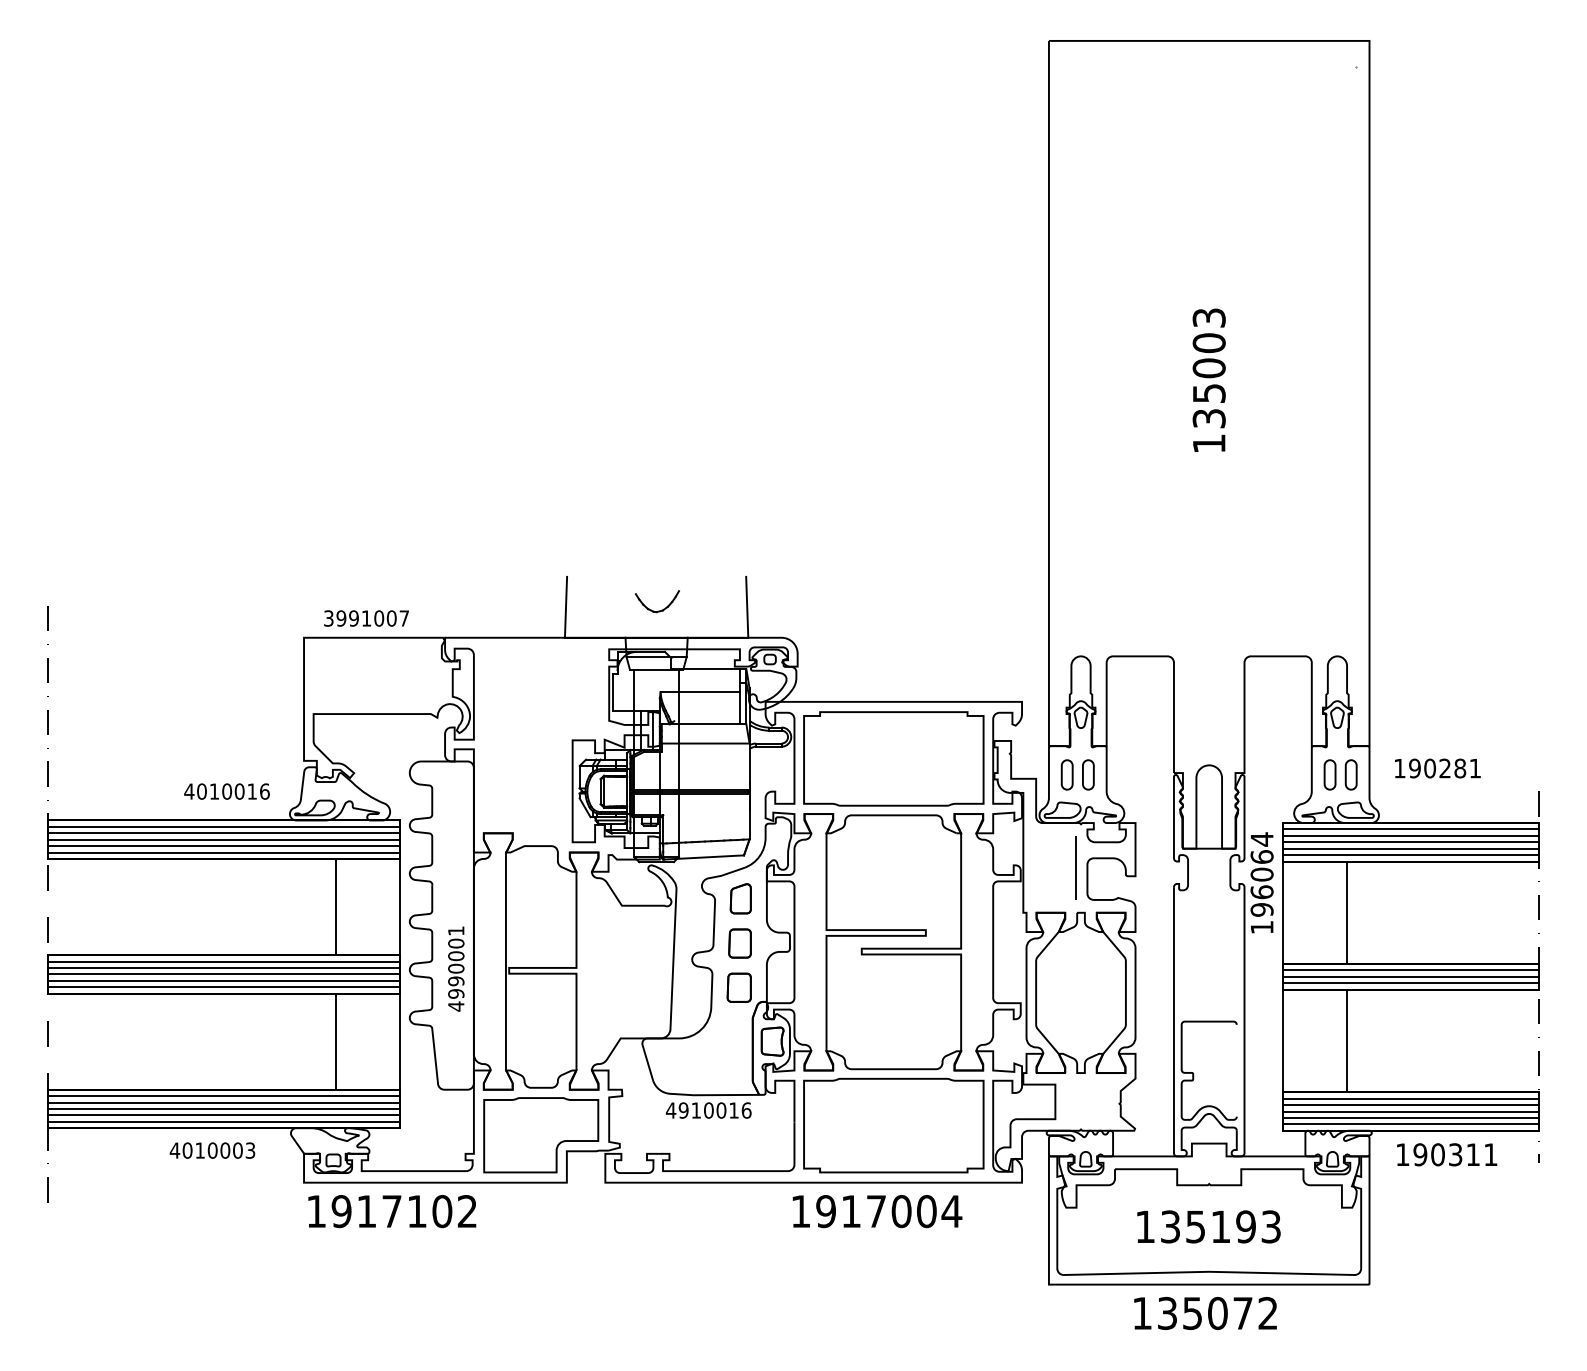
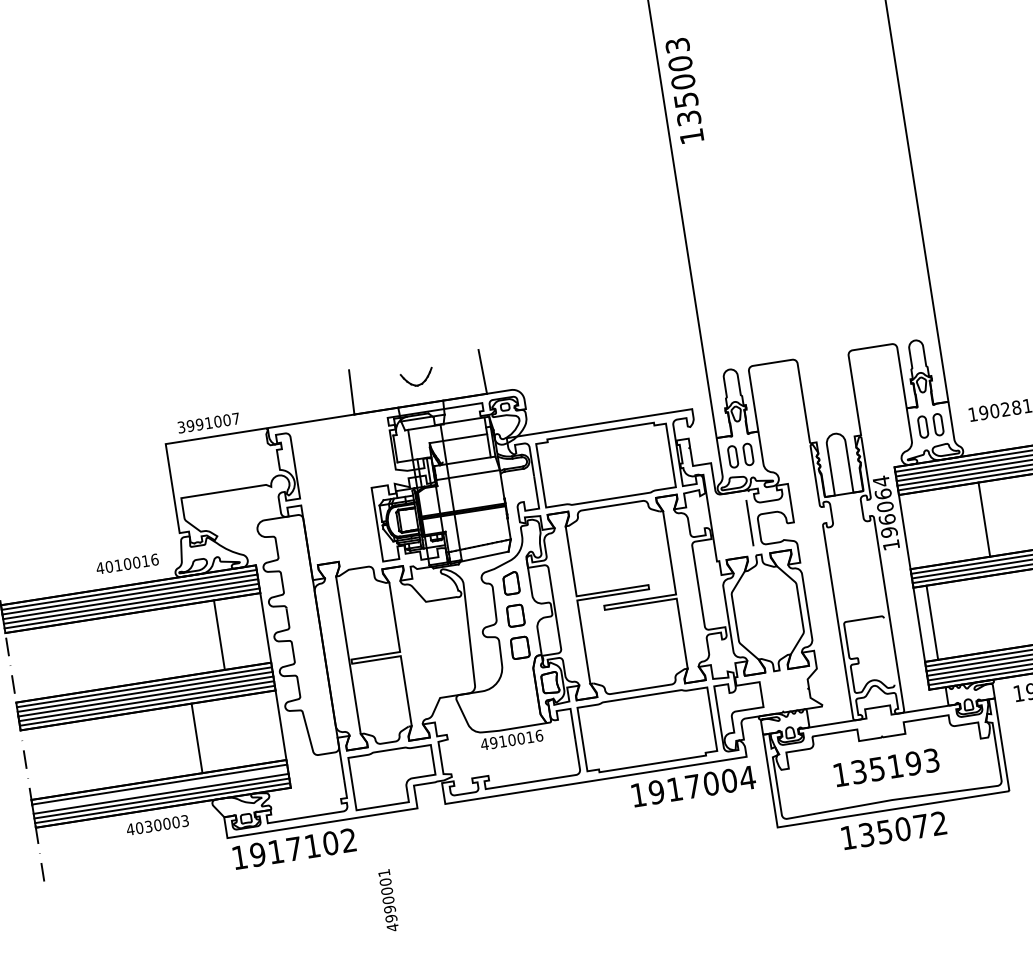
text: (1208, 379) -> (684, 90), moved
line: (1347, 912) -> (984, 519), moved
text: (456, 968) -> (388, 900), moved
line: (1347, 1040) -> (932, 622), moved
line: (336, 1041) -> (197, 738), moved
line: (223, 1102) -> (160, 789), removed
text: (199, 1150) -> (148, 826), 4010003 -> 4030003
text: (877, 1211) -> (693, 786), moved

